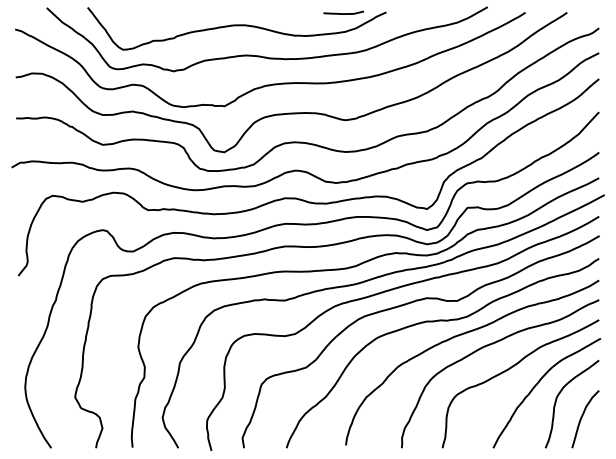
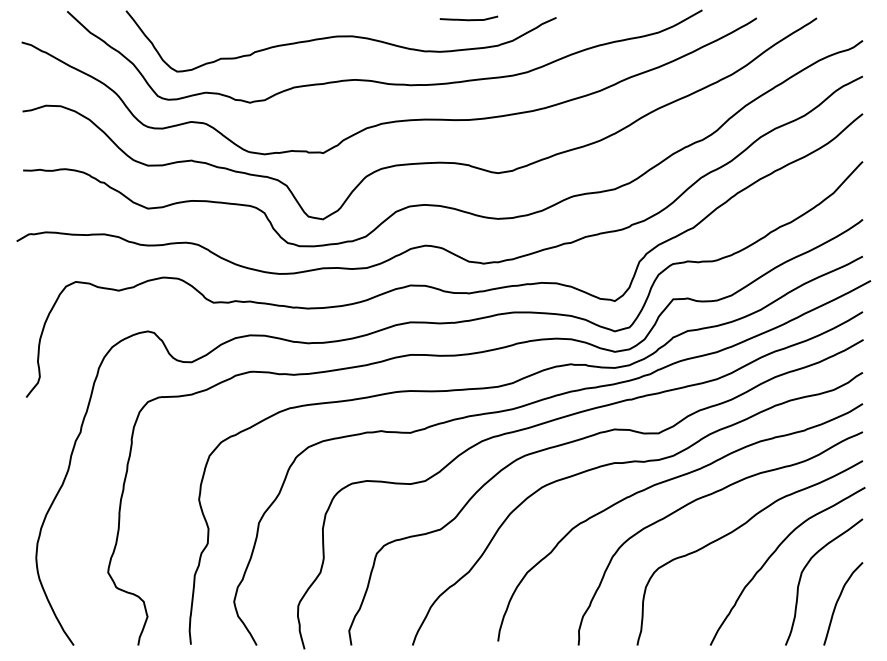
curve: (343, 13) -> (468, 19), moved

